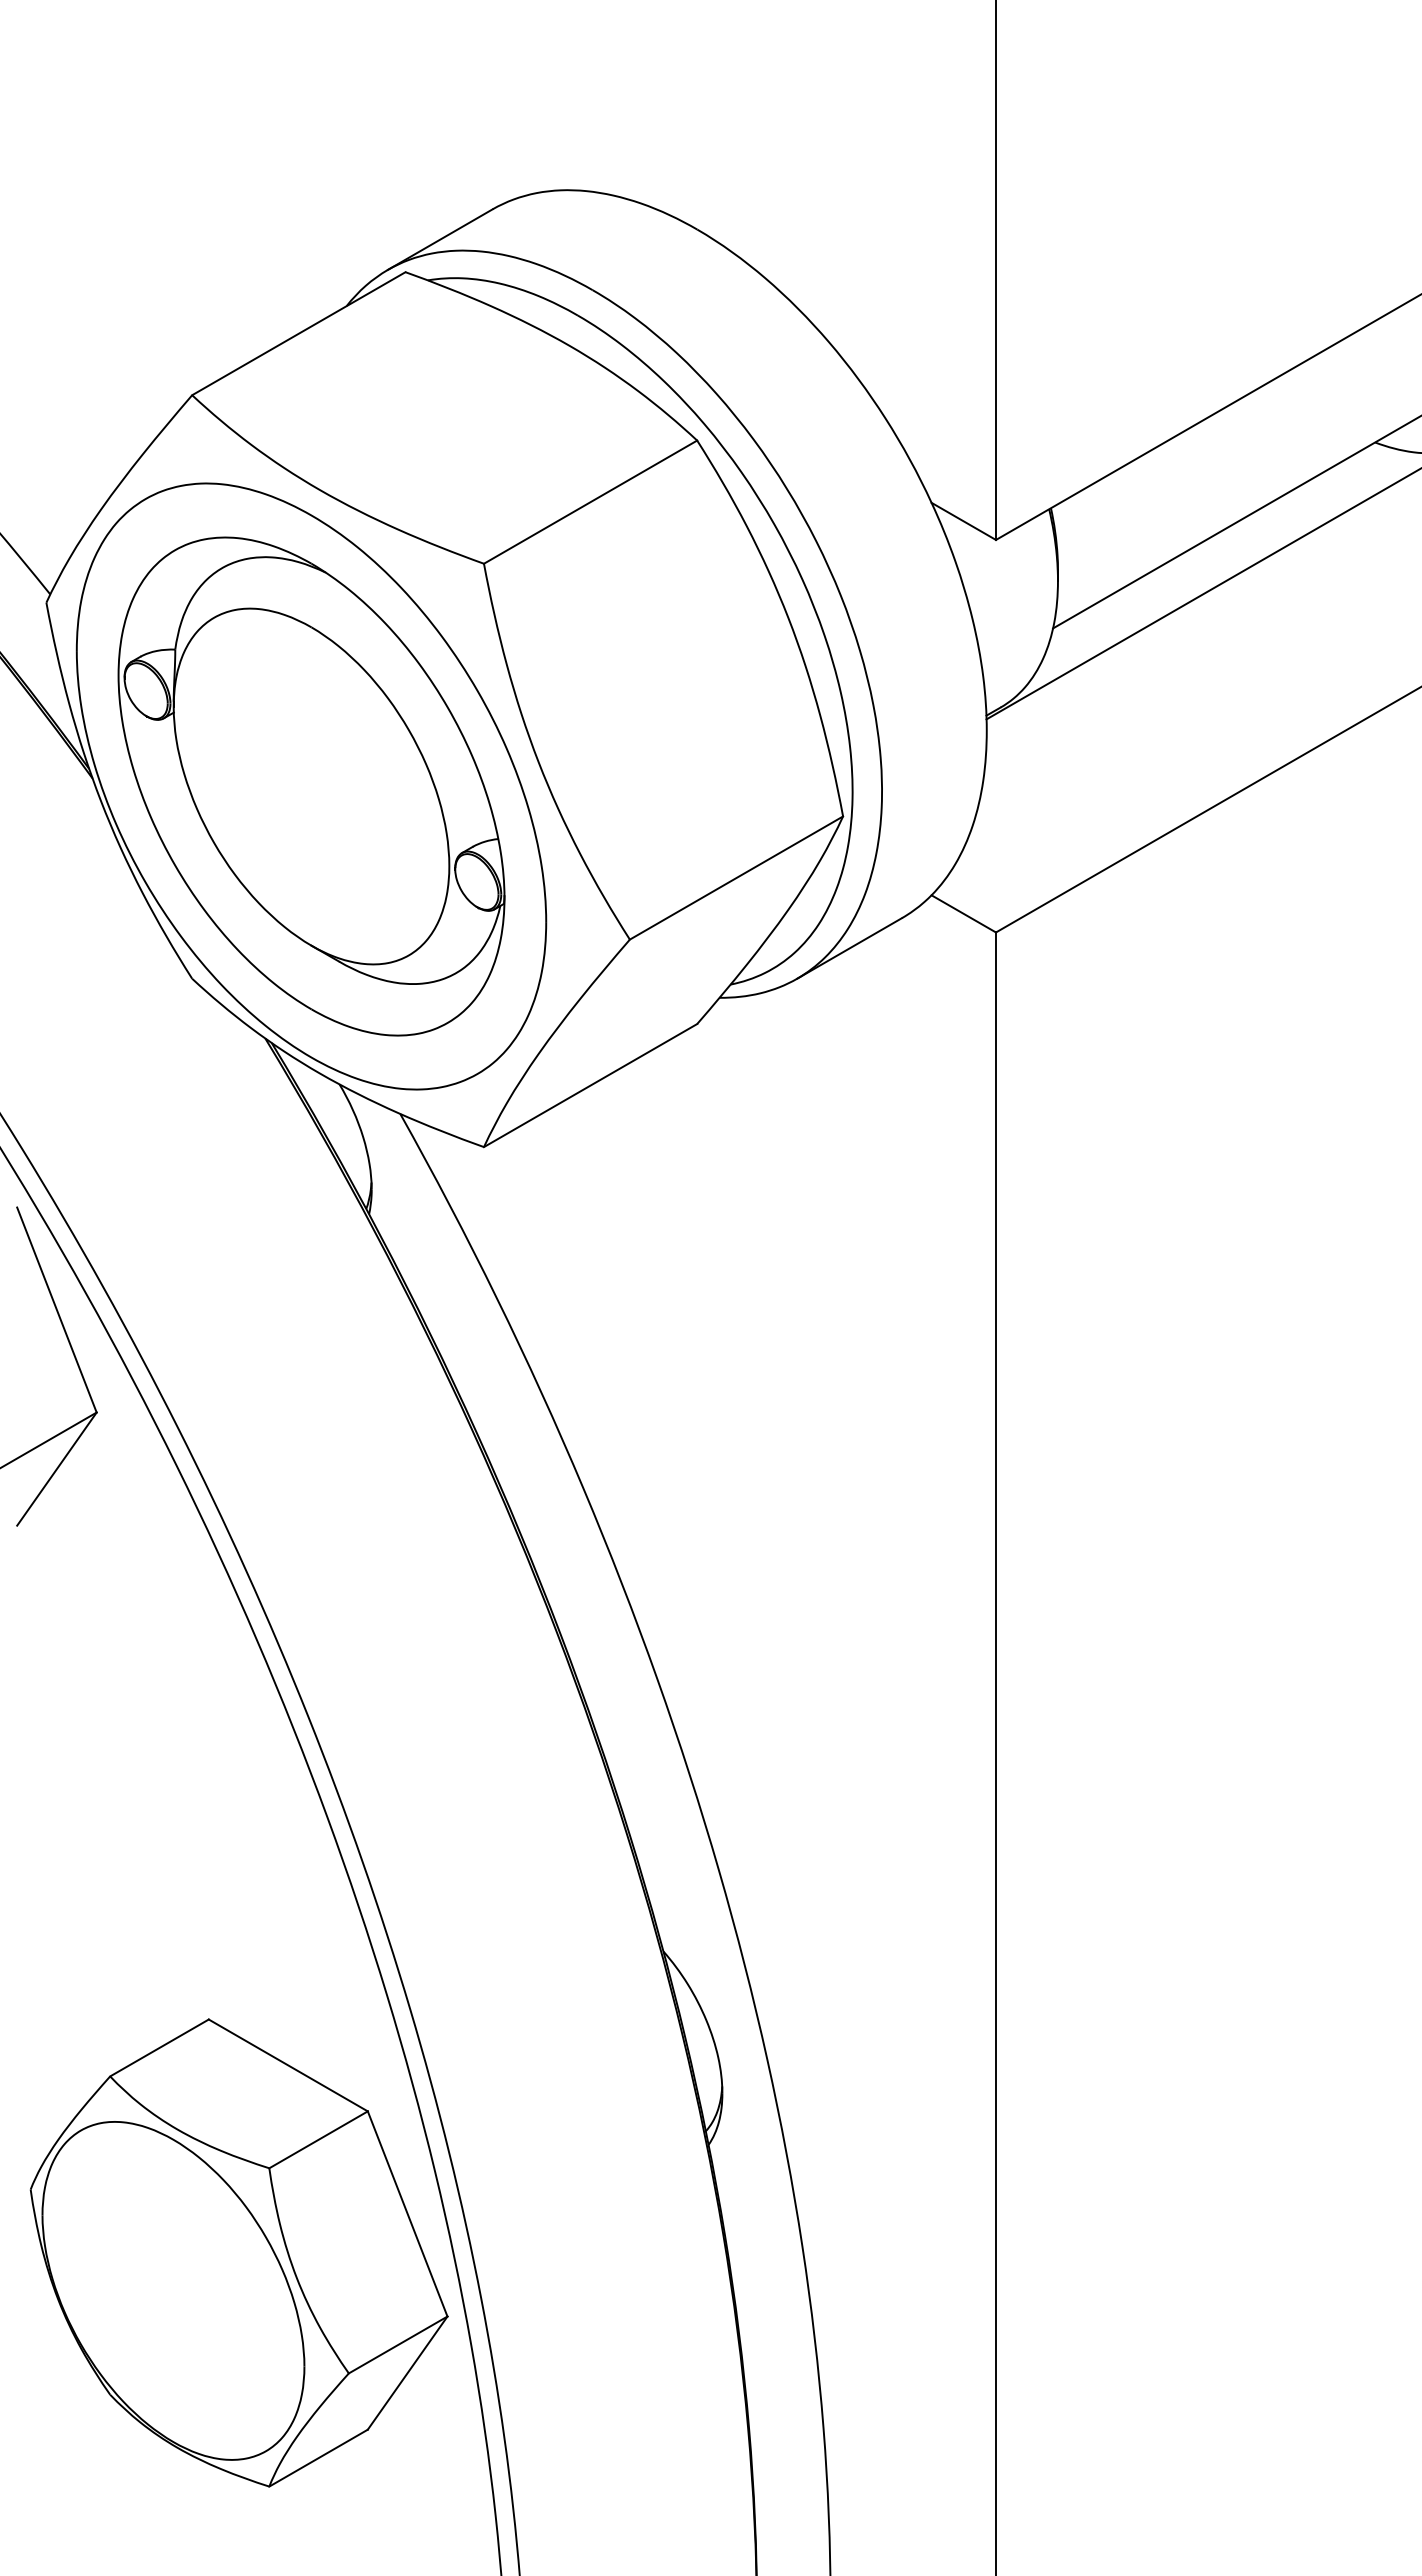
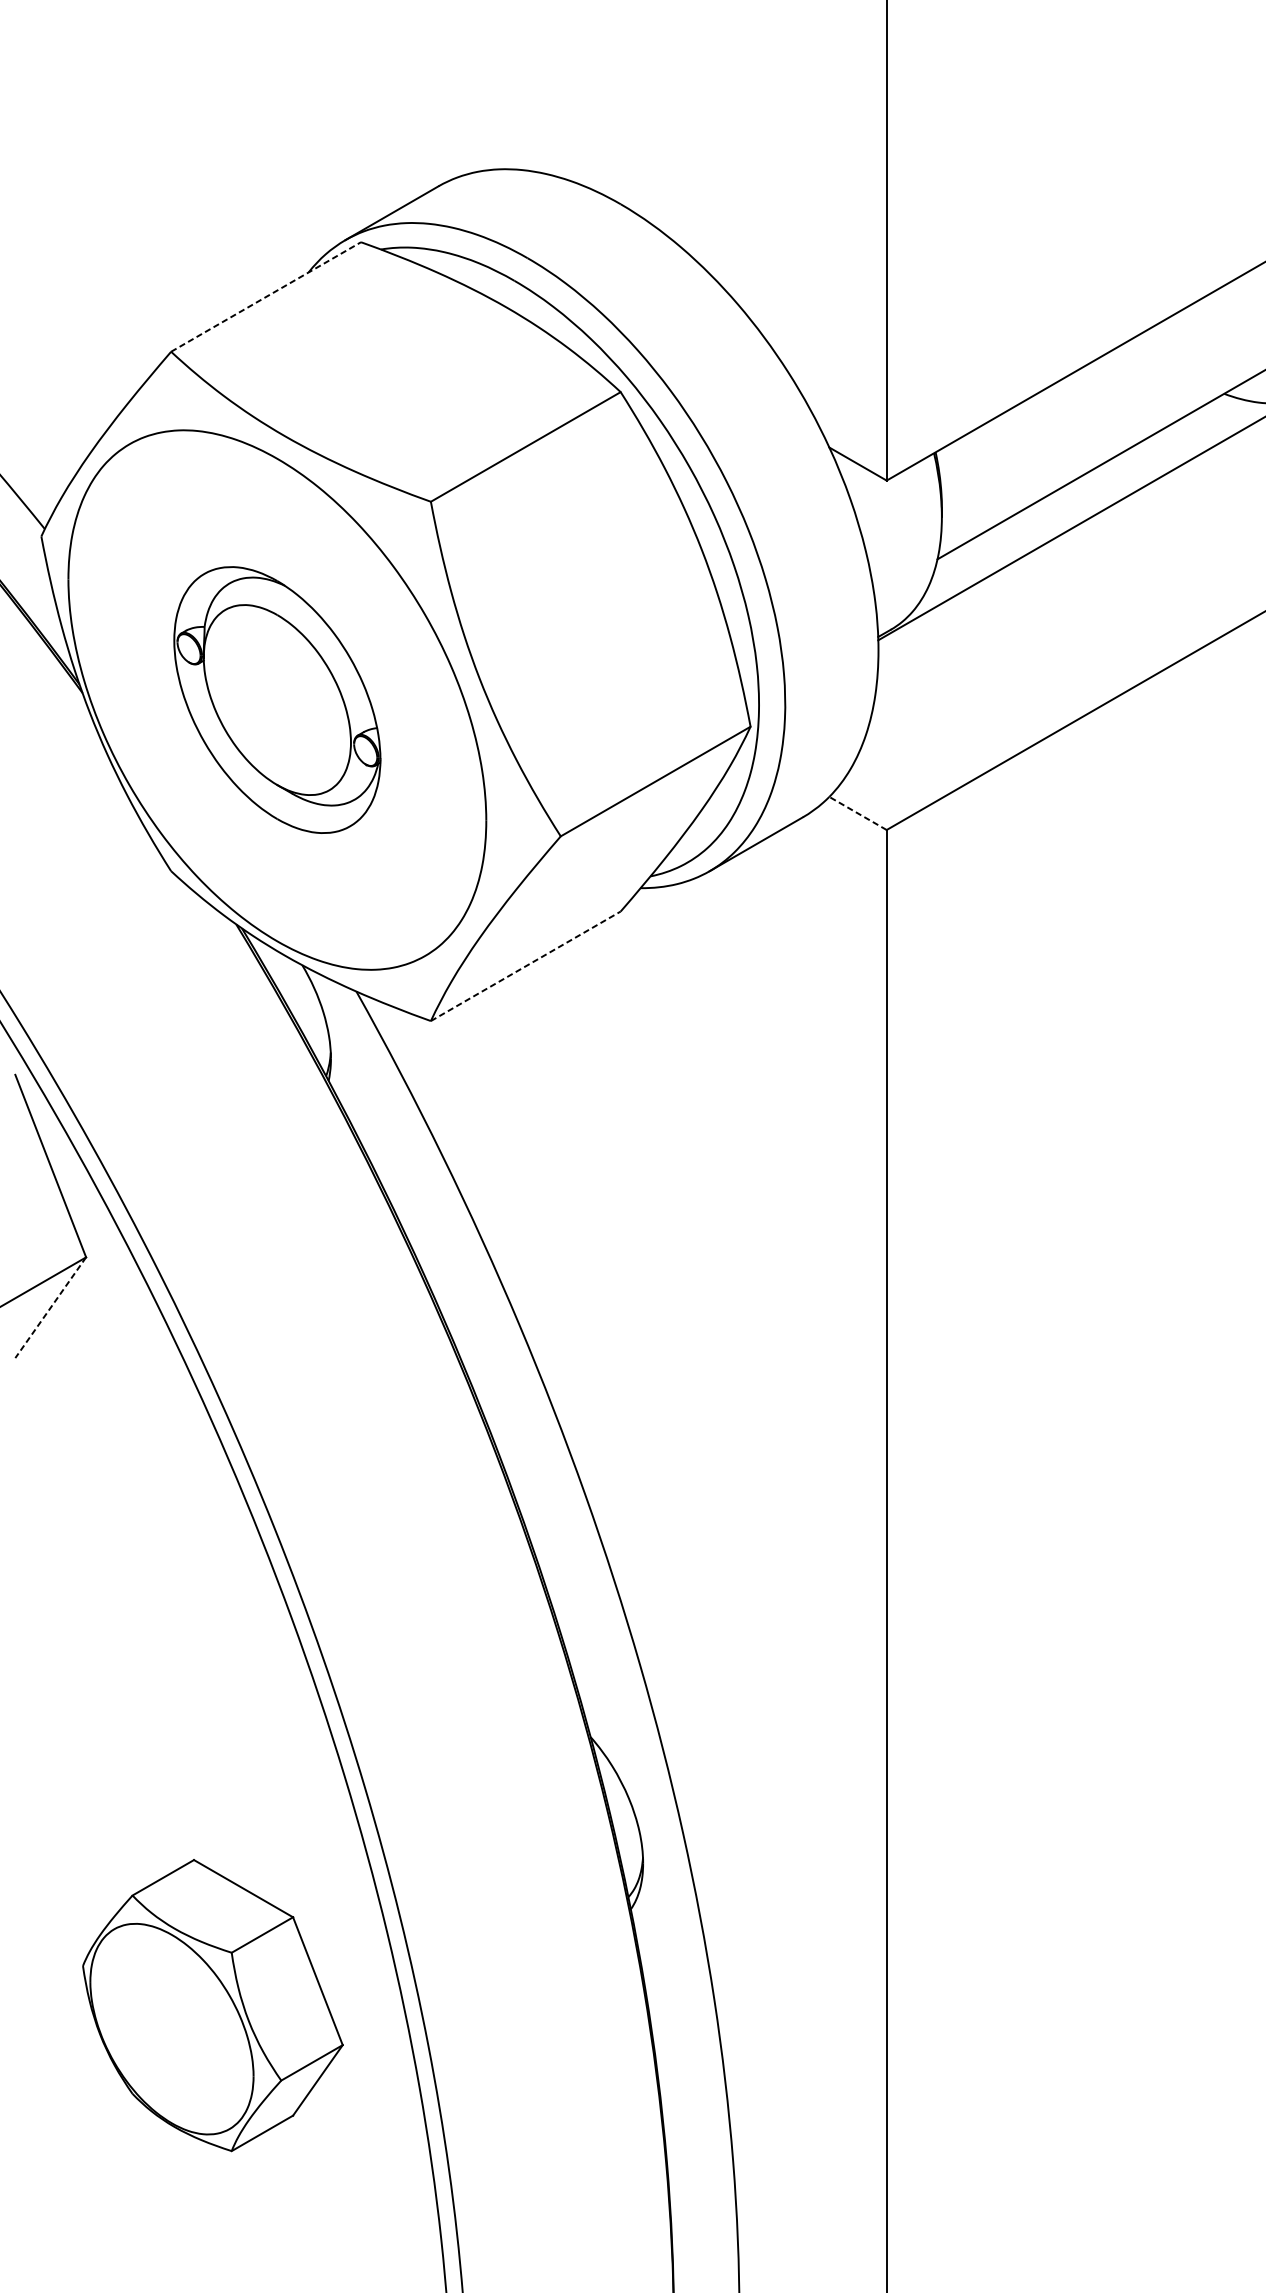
line: (299, 333) -> (266, 296), solid -> dashed
part: (311, 786) -> (277, 700), size x0.6
line: (963, 913) -> (857, 813), solid -> dashed
line: (591, 1085) -> (526, 966), solid -> dashed
line: (56, 1469) -> (50, 1308), solid -> dashed
part: (238, 2252) -> (212, 2005), size x0.7

